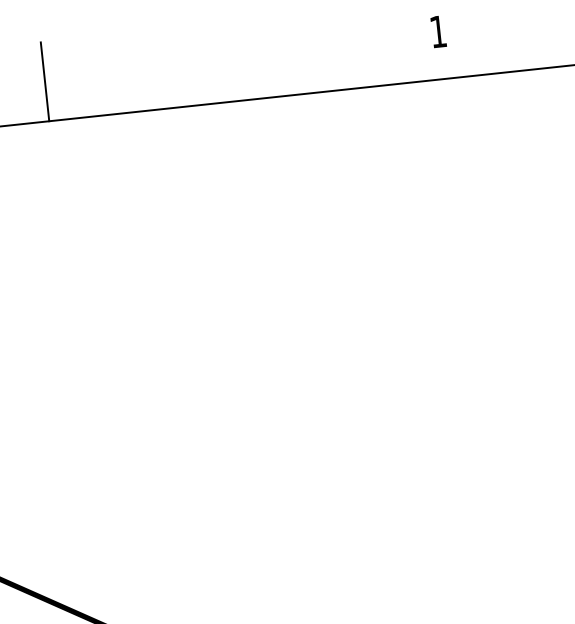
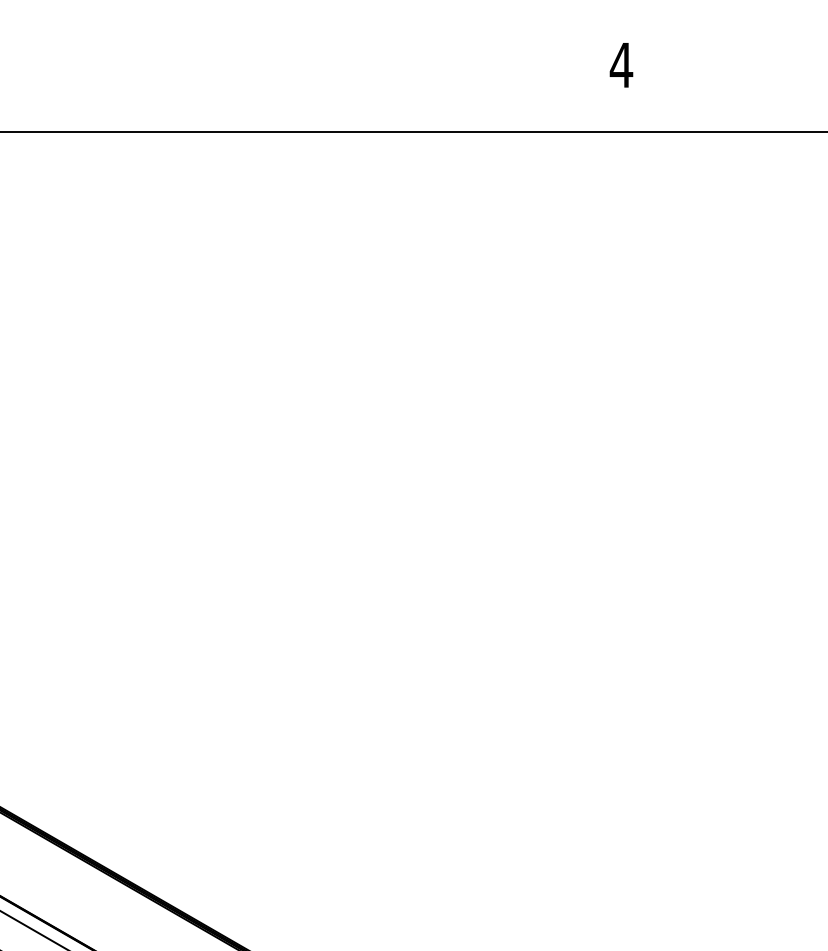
text: (438, 31) -> (621, 65), 1 -> 4
line: (45, 81) -> (63, 76), removed

